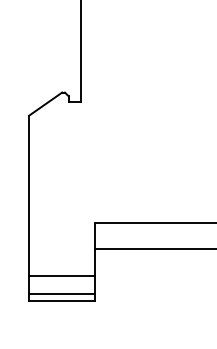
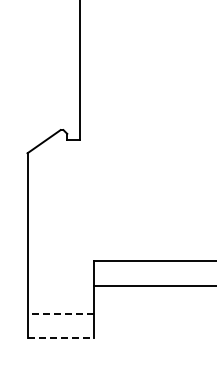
line: (61, 276) -> (60, 313), solid -> dashed
line: (61, 294) -> (60, 331), removed
line: (62, 301) -> (61, 338), solid -> dashed

